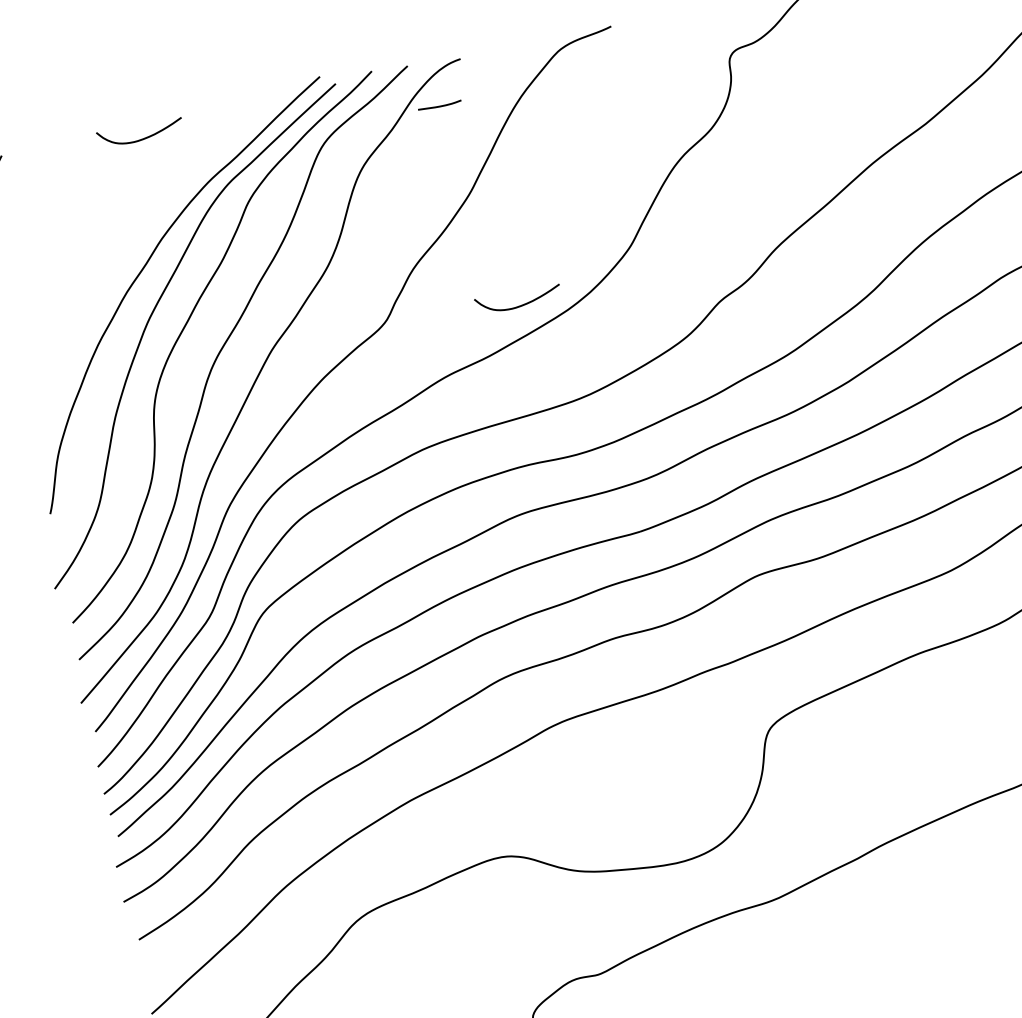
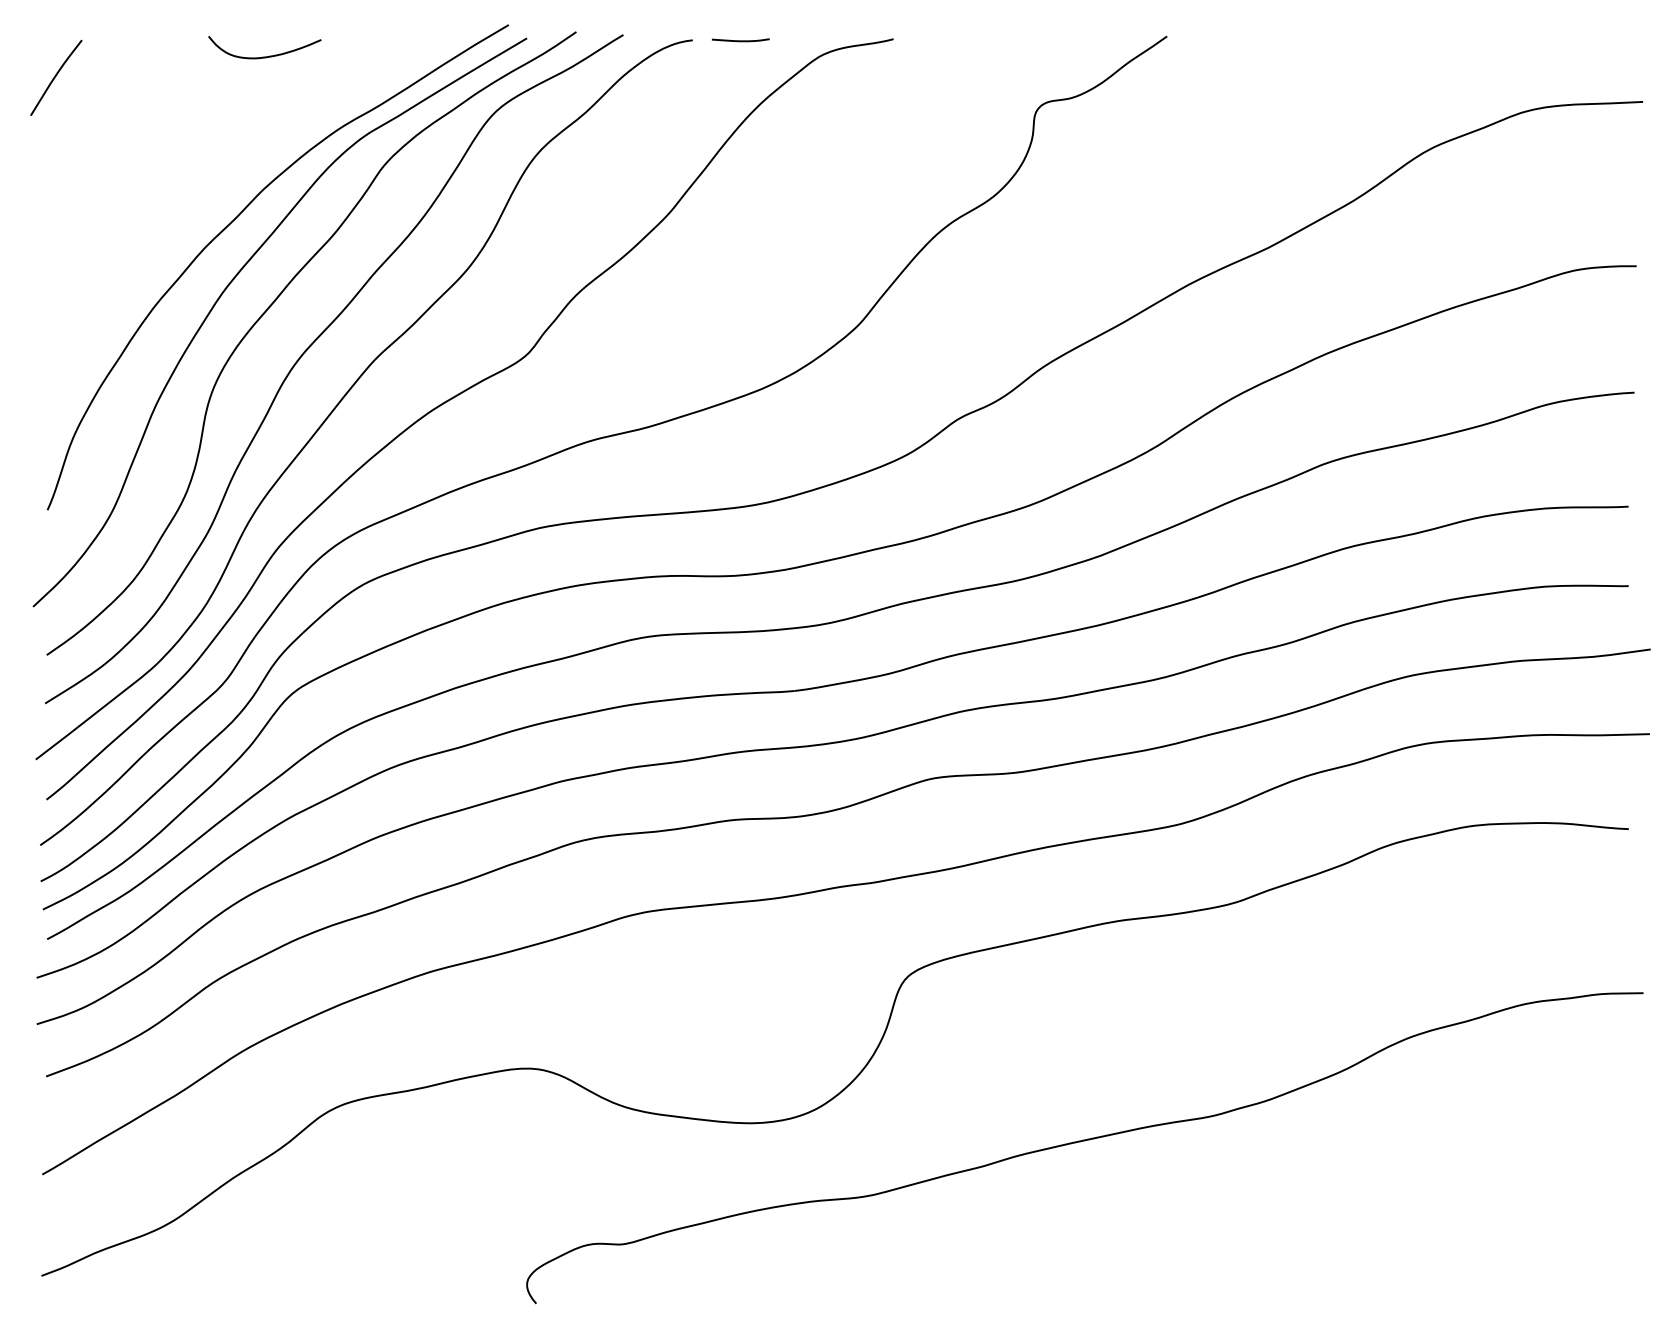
curve: (439, 105) -> (740, 40), moved
curve: (519, 305) -> (701, 370), removed

